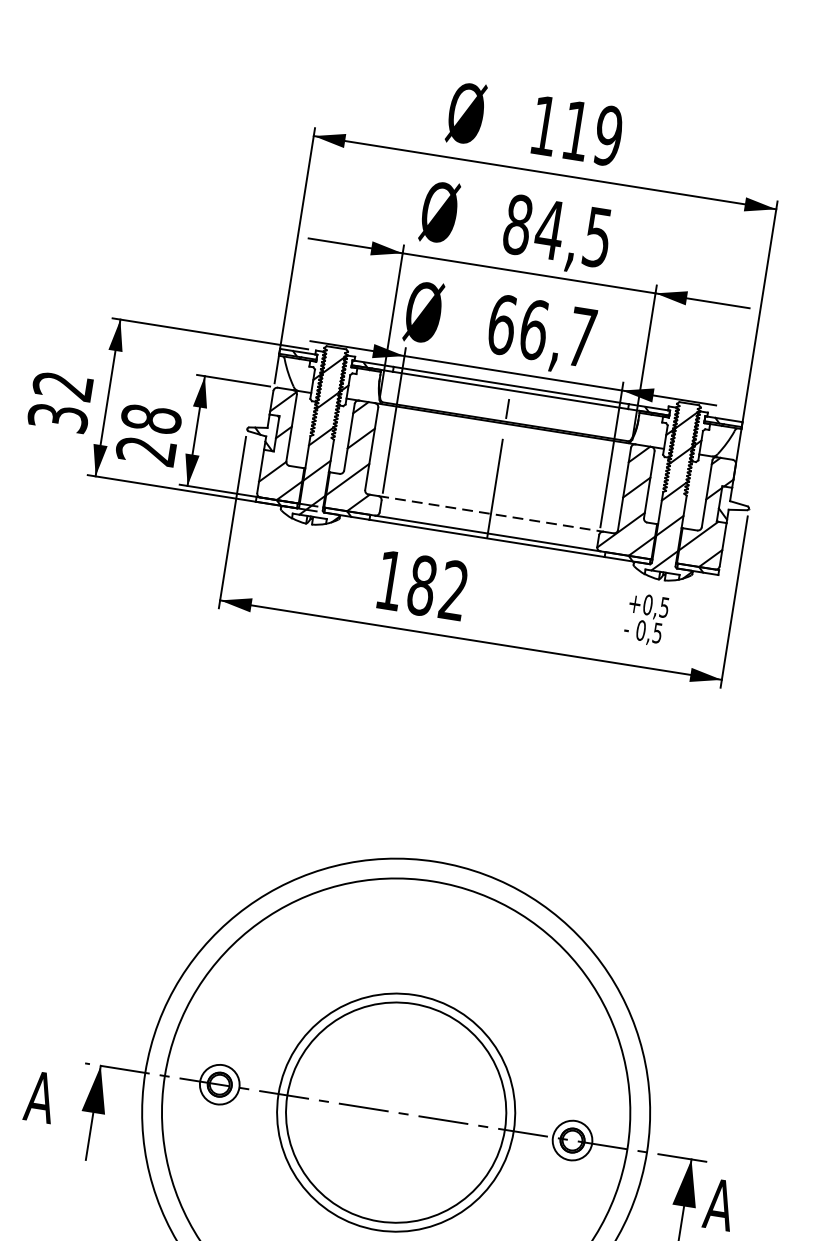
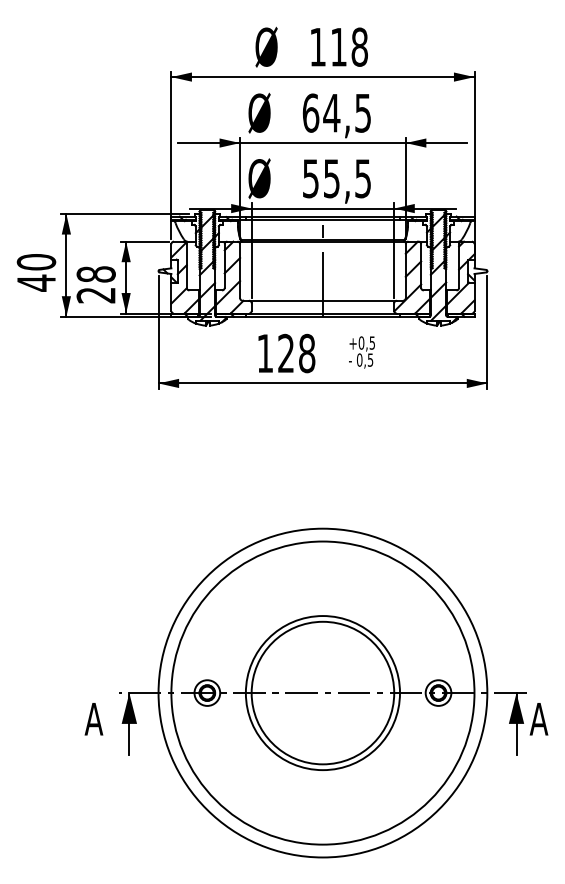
text: (608, 134) -> (359, 46), 119 -> 118
text: (517, 223) -> (310, 112), 84,5 -> 64,5
text: (541, 330) -> (336, 178), 66,7 -> 55,5
text: (60, 401) -> (36, 272), 32 -> 40
line: (490, 513) -> (322, 300), dashed -> solid
text: (437, 588) -> (296, 353), 182 -> 128
text: (645, 619) -> (361, 352), moved

